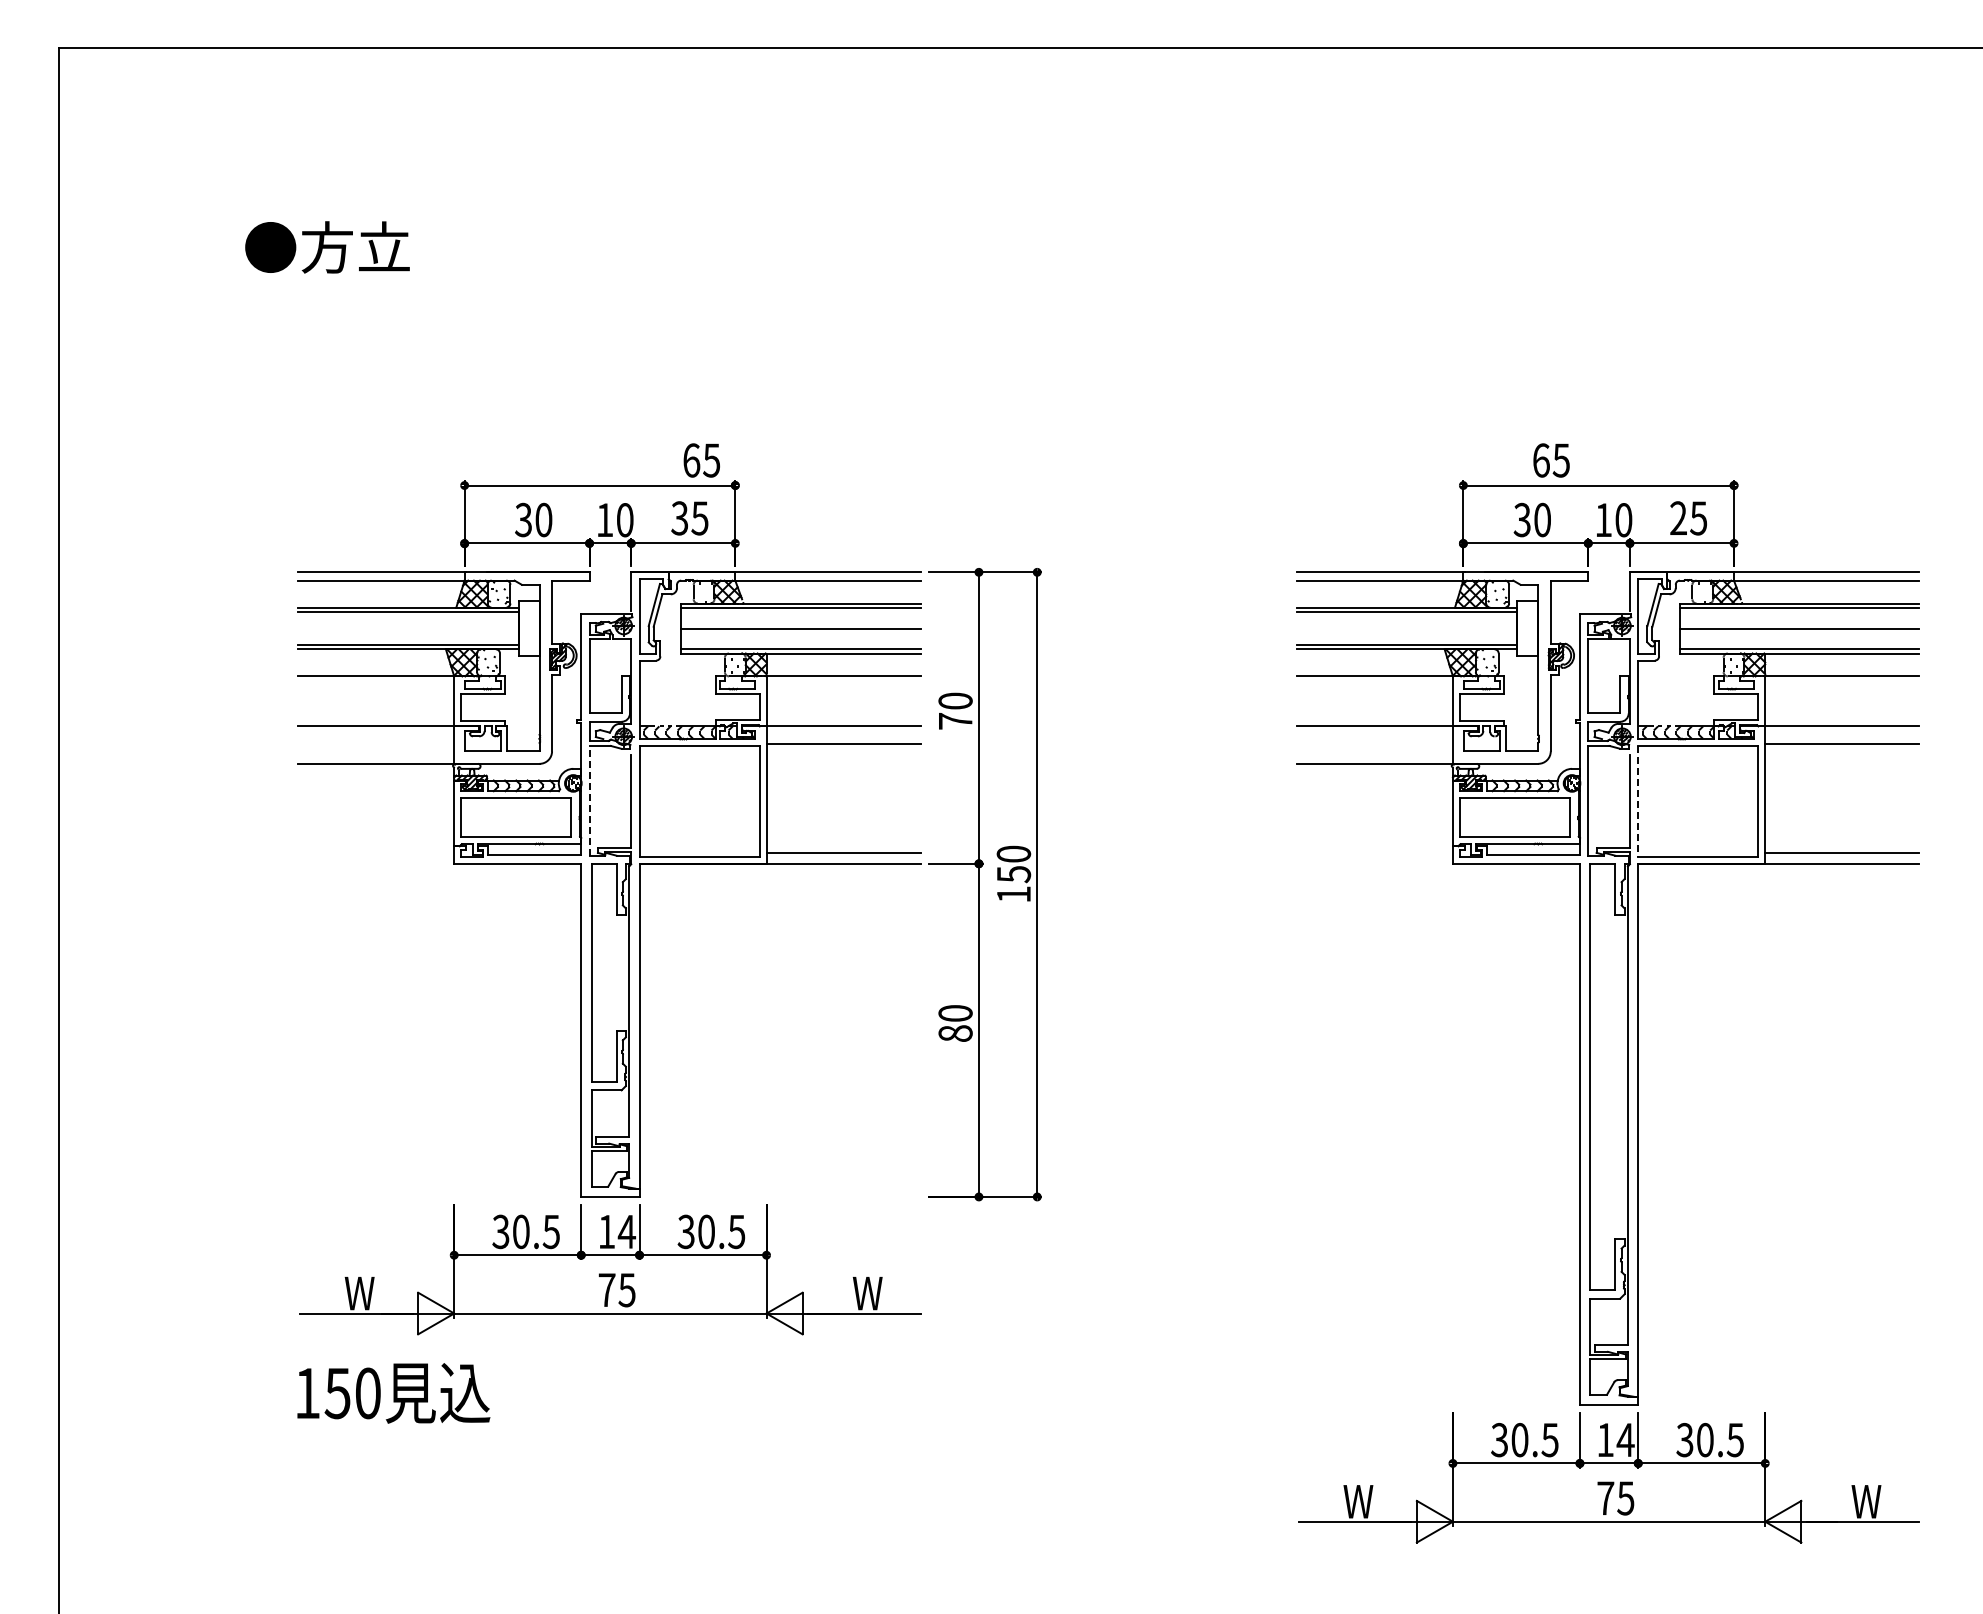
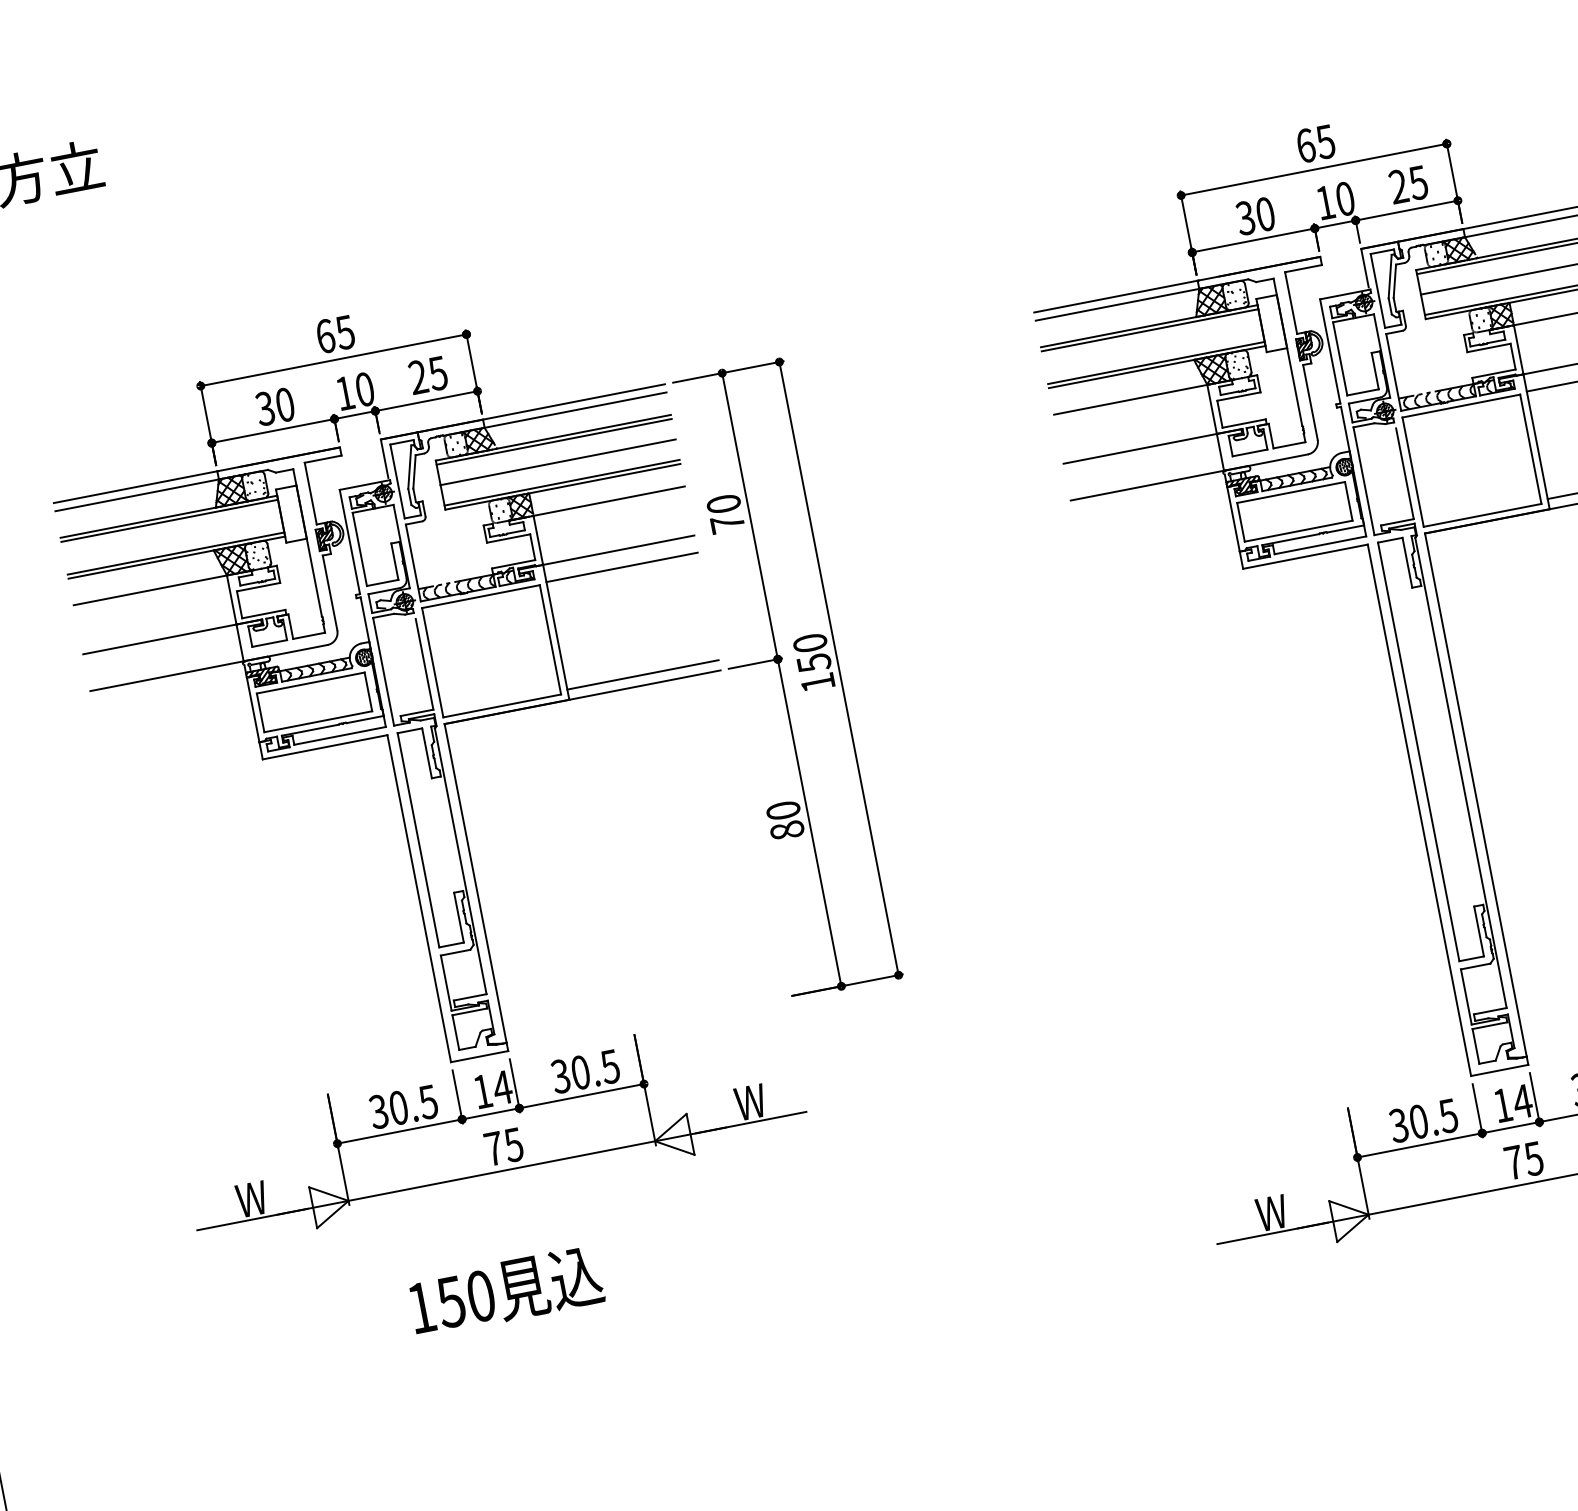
text: (701, 460) -> (335, 334), moved
text: (1551, 460) -> (1315, 143), moved
text: (679, 518) -> (417, 377), 35 -> 25
line: (589, 800) -> (383, 671), dashed -> solid
line: (1638, 801) -> (1413, 472), dashed -> solid
text: (393, 1393) -> (506, 1291), moved

